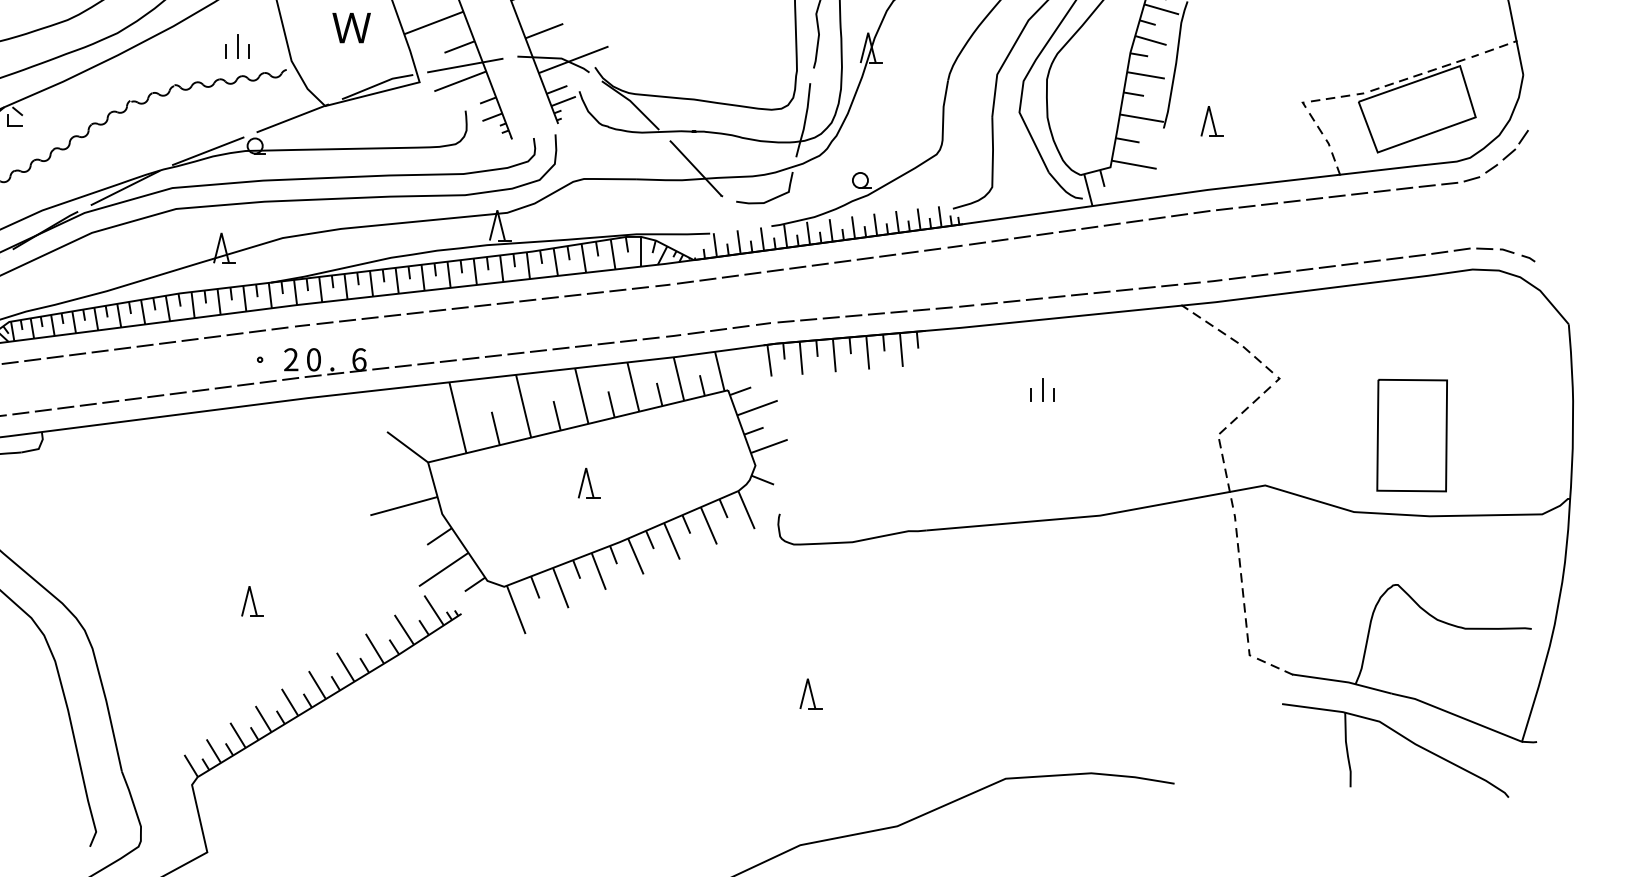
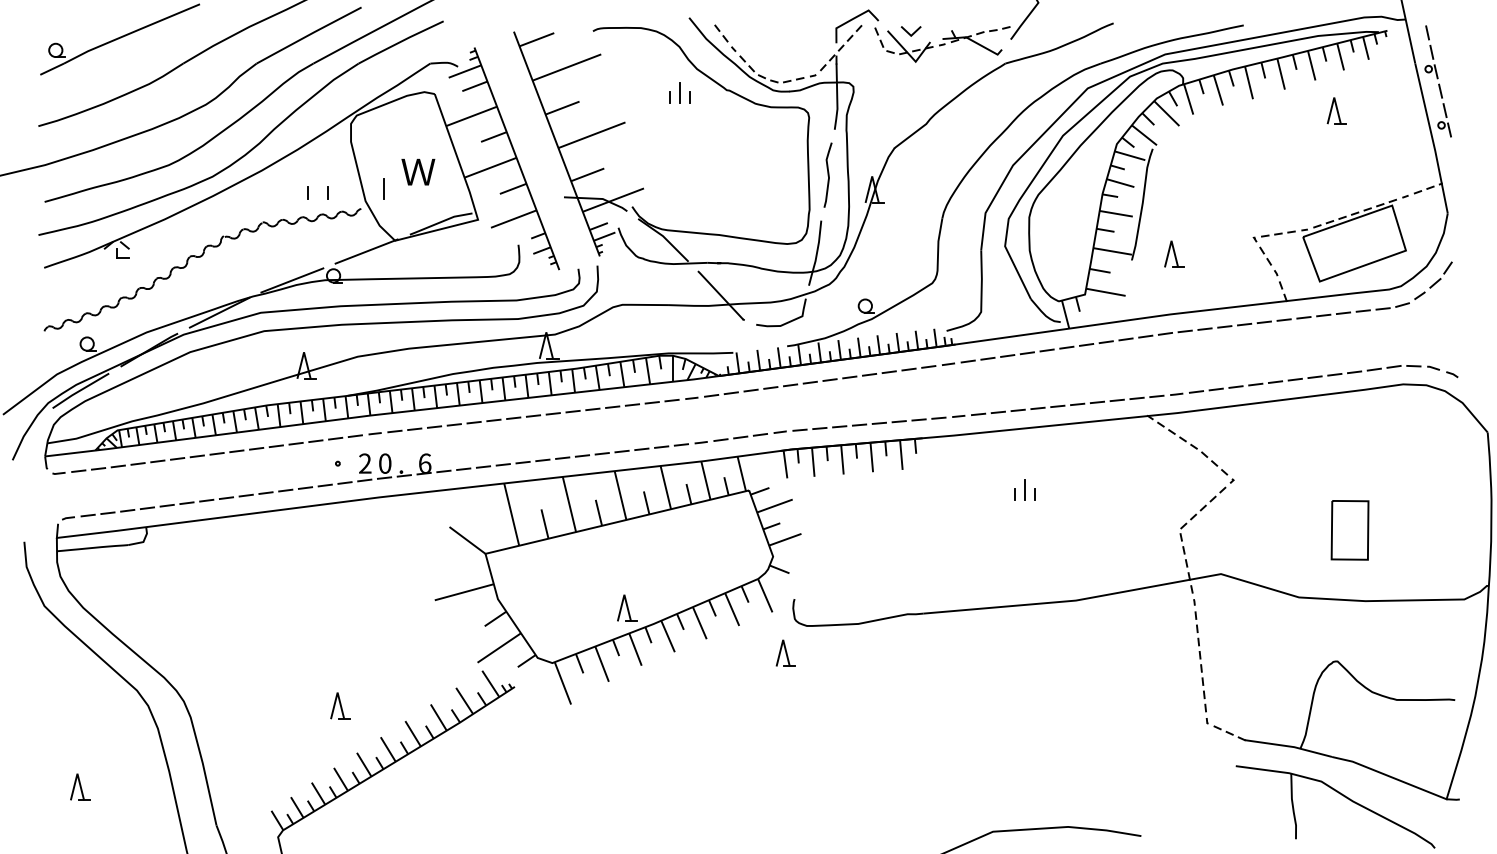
line: (236, 46) -> (383, 188), moved
line: (464, 65) -> (517, 205), removed
part: (1411, 435) -> (1349, 530), size x0.6
part: (589, 482) -> (627, 607), moved
part: (252, 600) -> (340, 705), moved
part: (810, 693) -> (785, 652), moved

